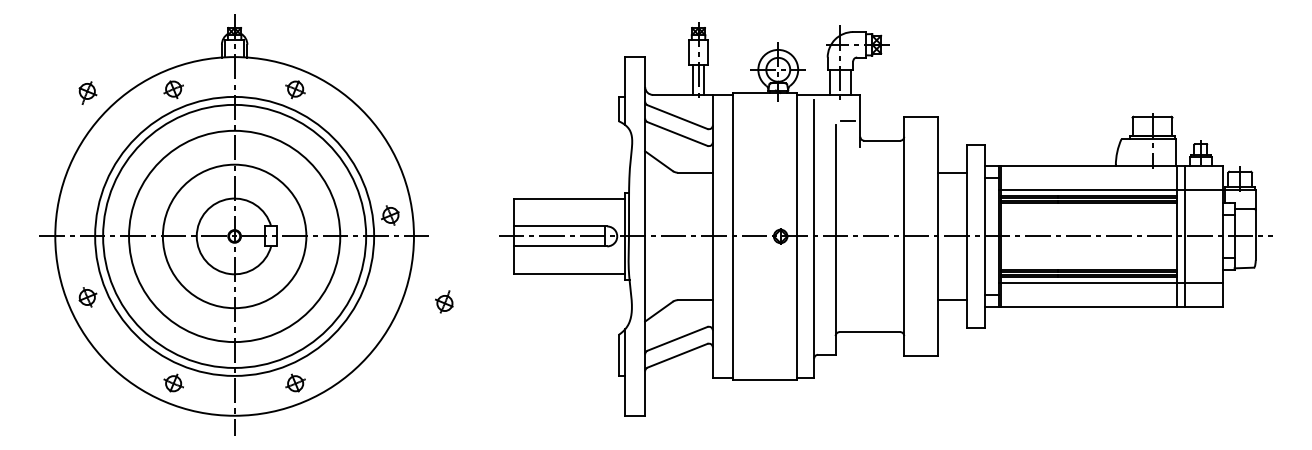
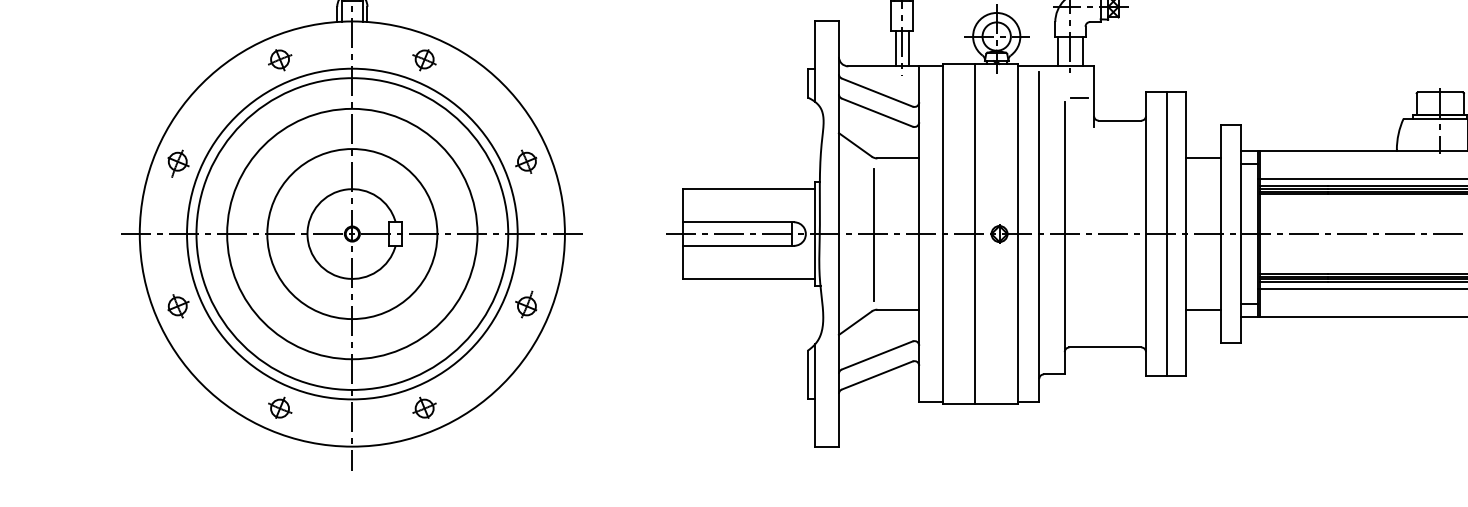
part: (87, 92) -> (177, 163), moved
part: (390, 215) -> (526, 161), moved
line: (759, 235) -> (974, 232), added
line: (675, 236) -> (874, 234), added
line: (921, 236) -> (1166, 234), added
part: (444, 301) -> (526, 304), moved

